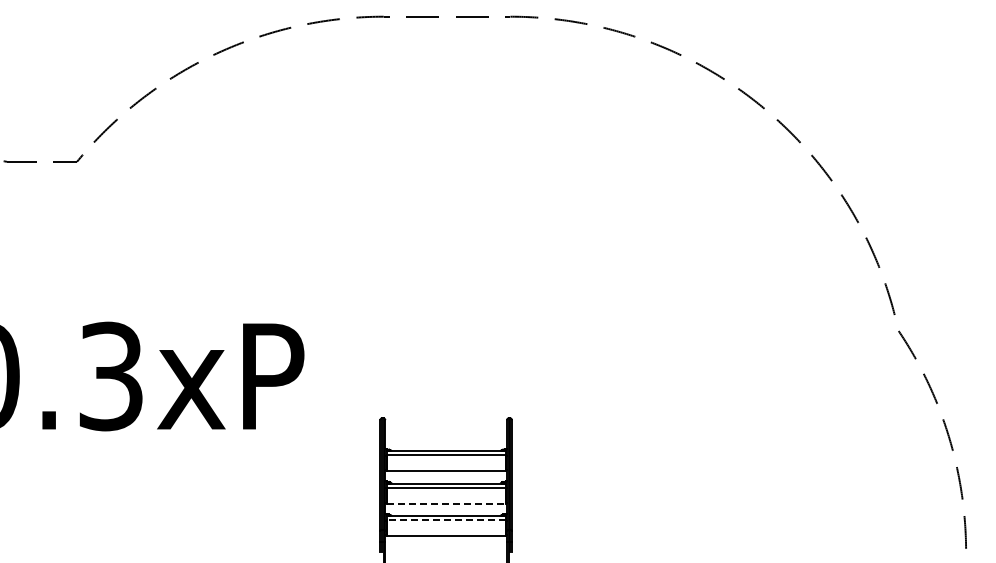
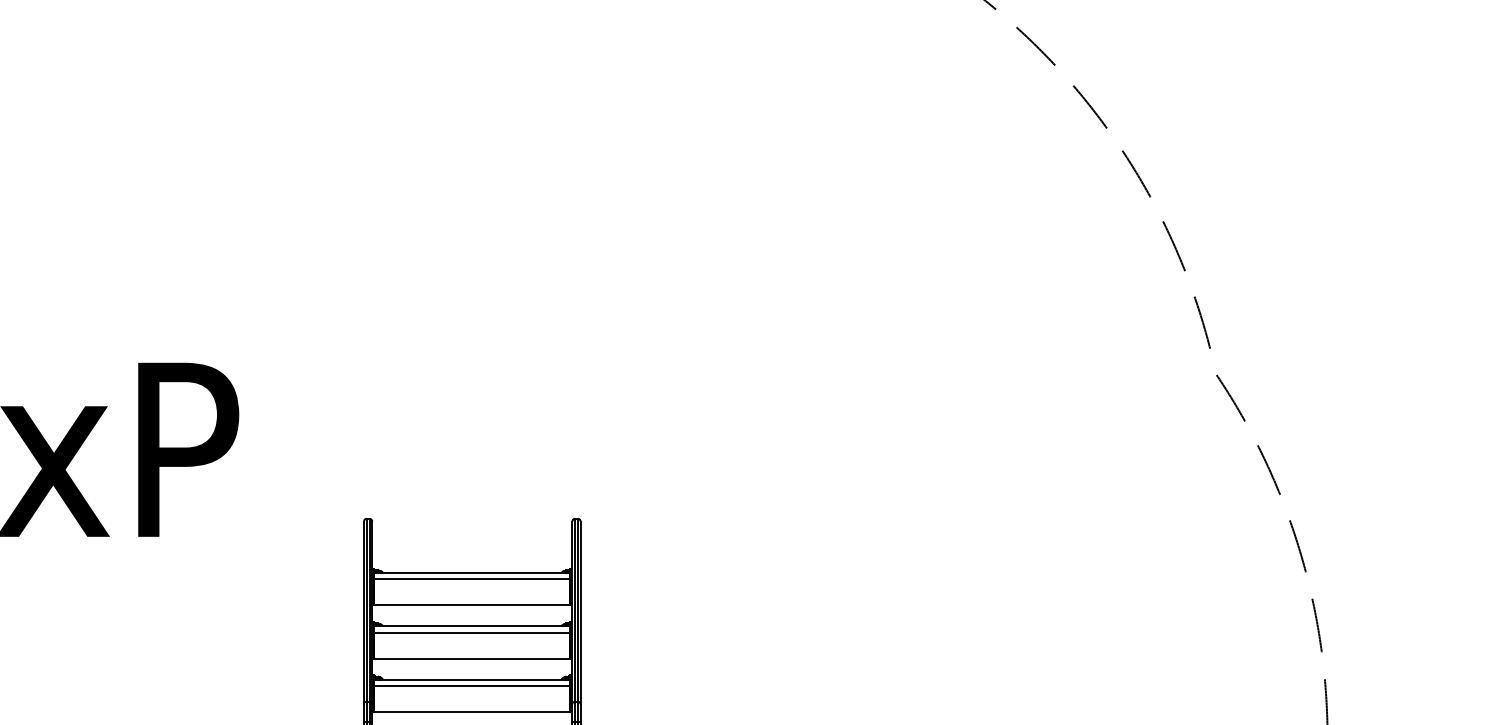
line: (446, 503) -> (472, 658), dashed -> solid
line: (446, 520) -> (472, 686), dashed -> solid

